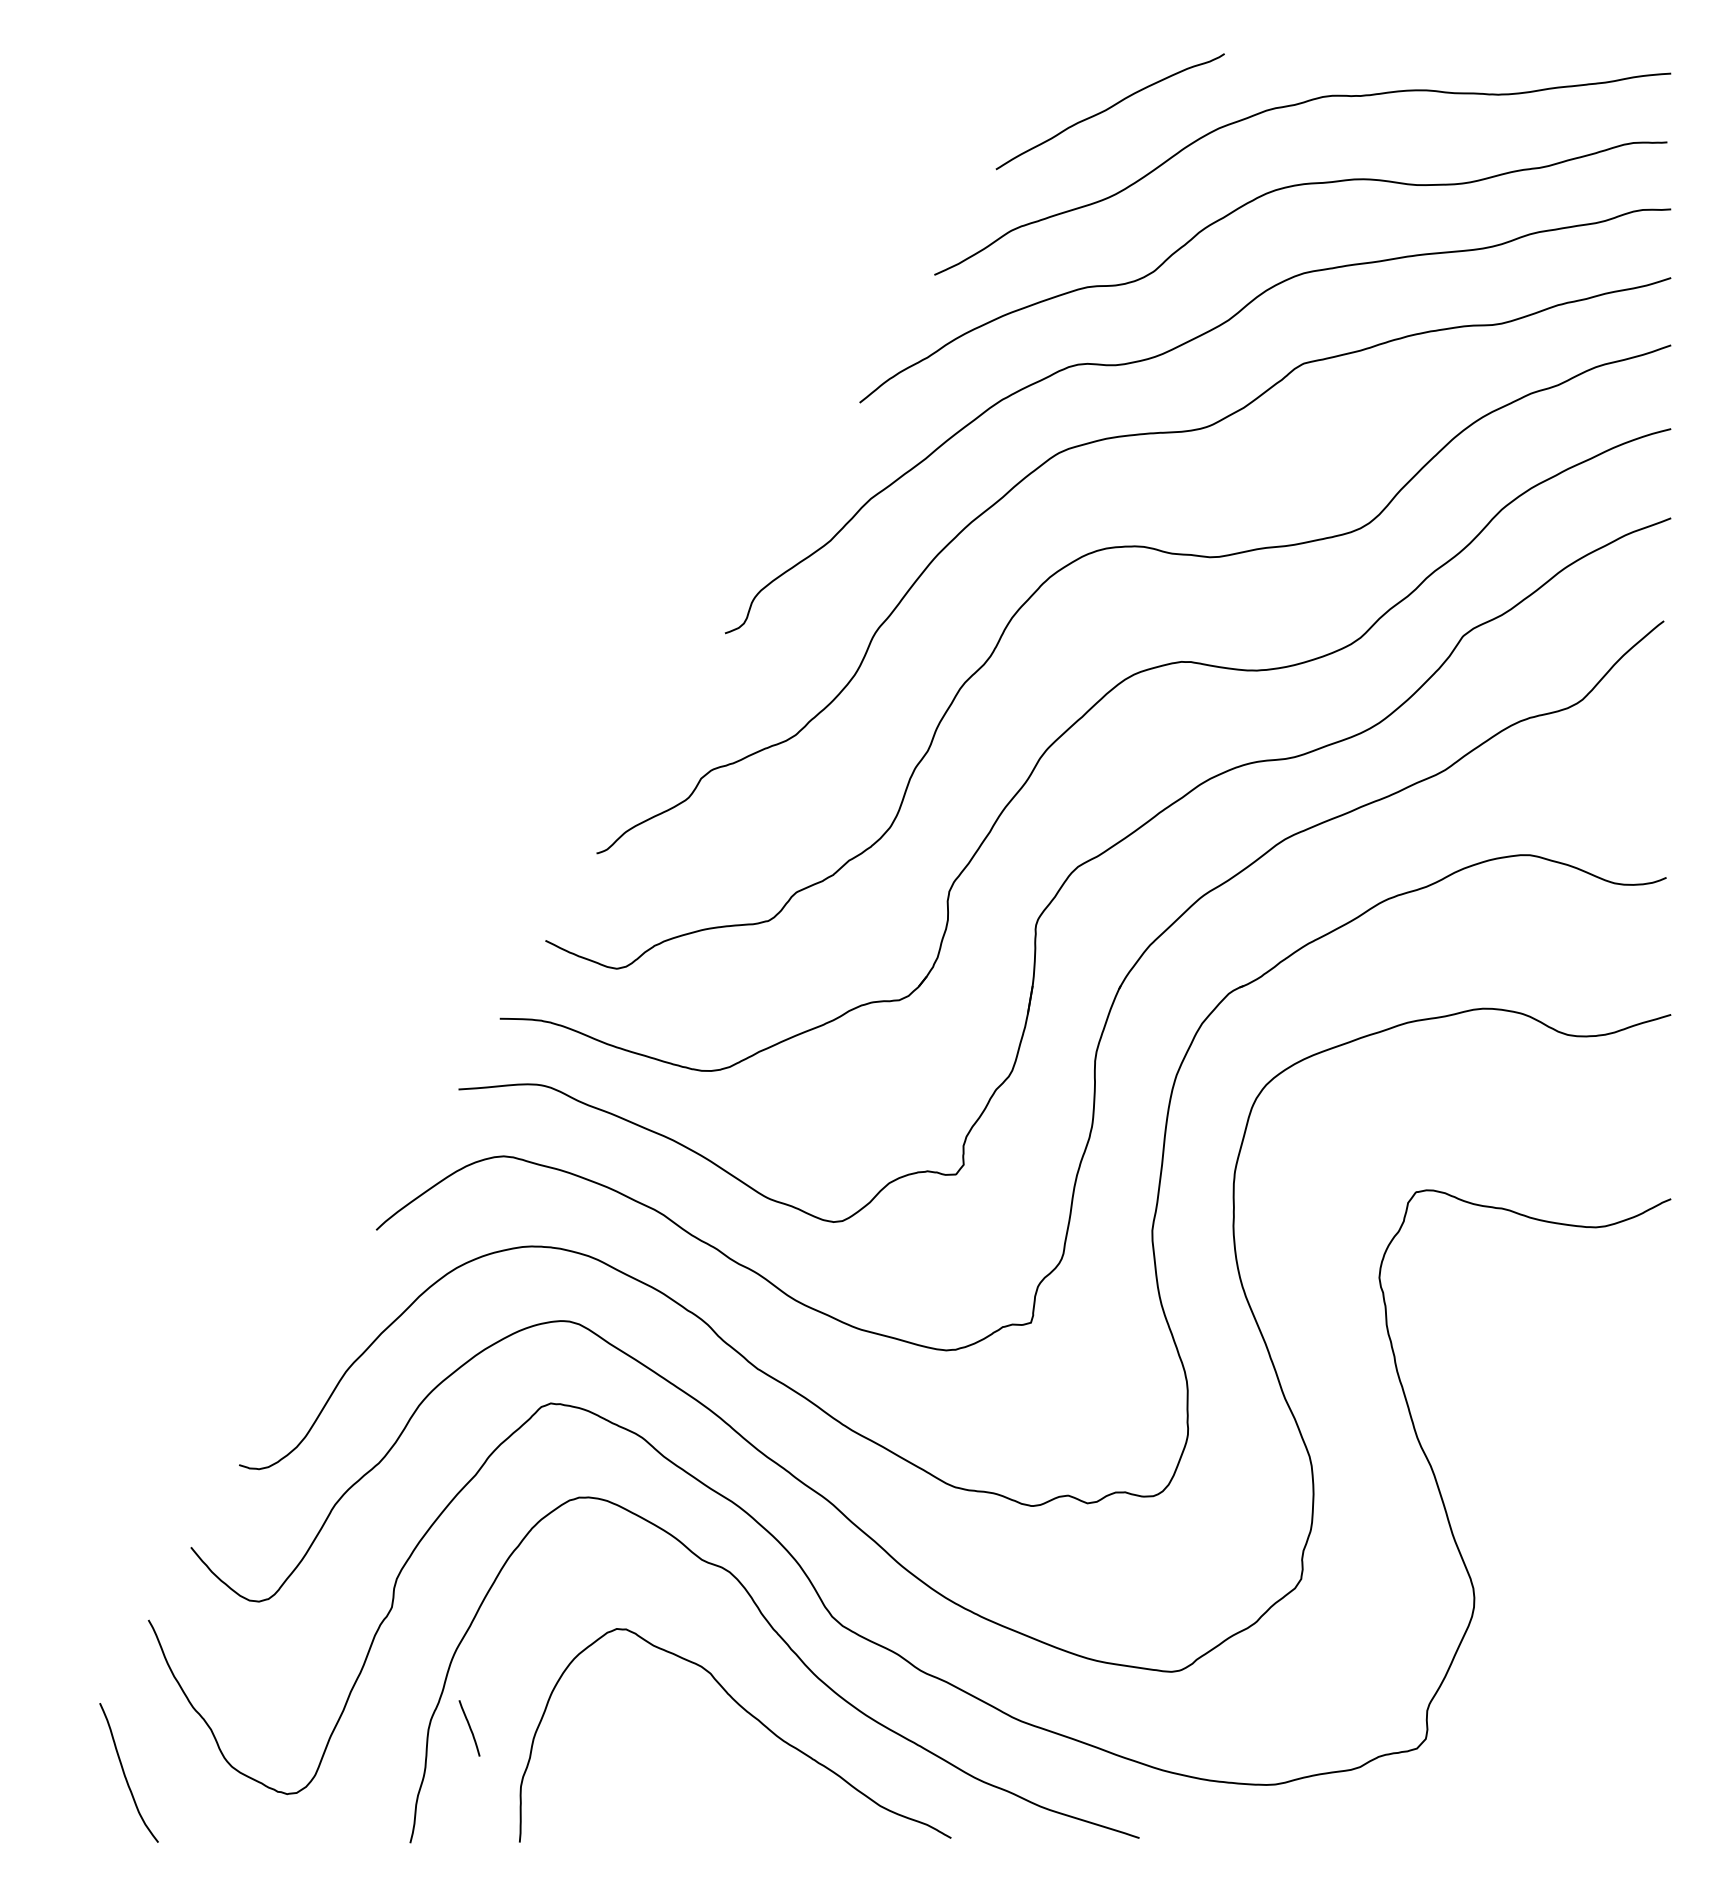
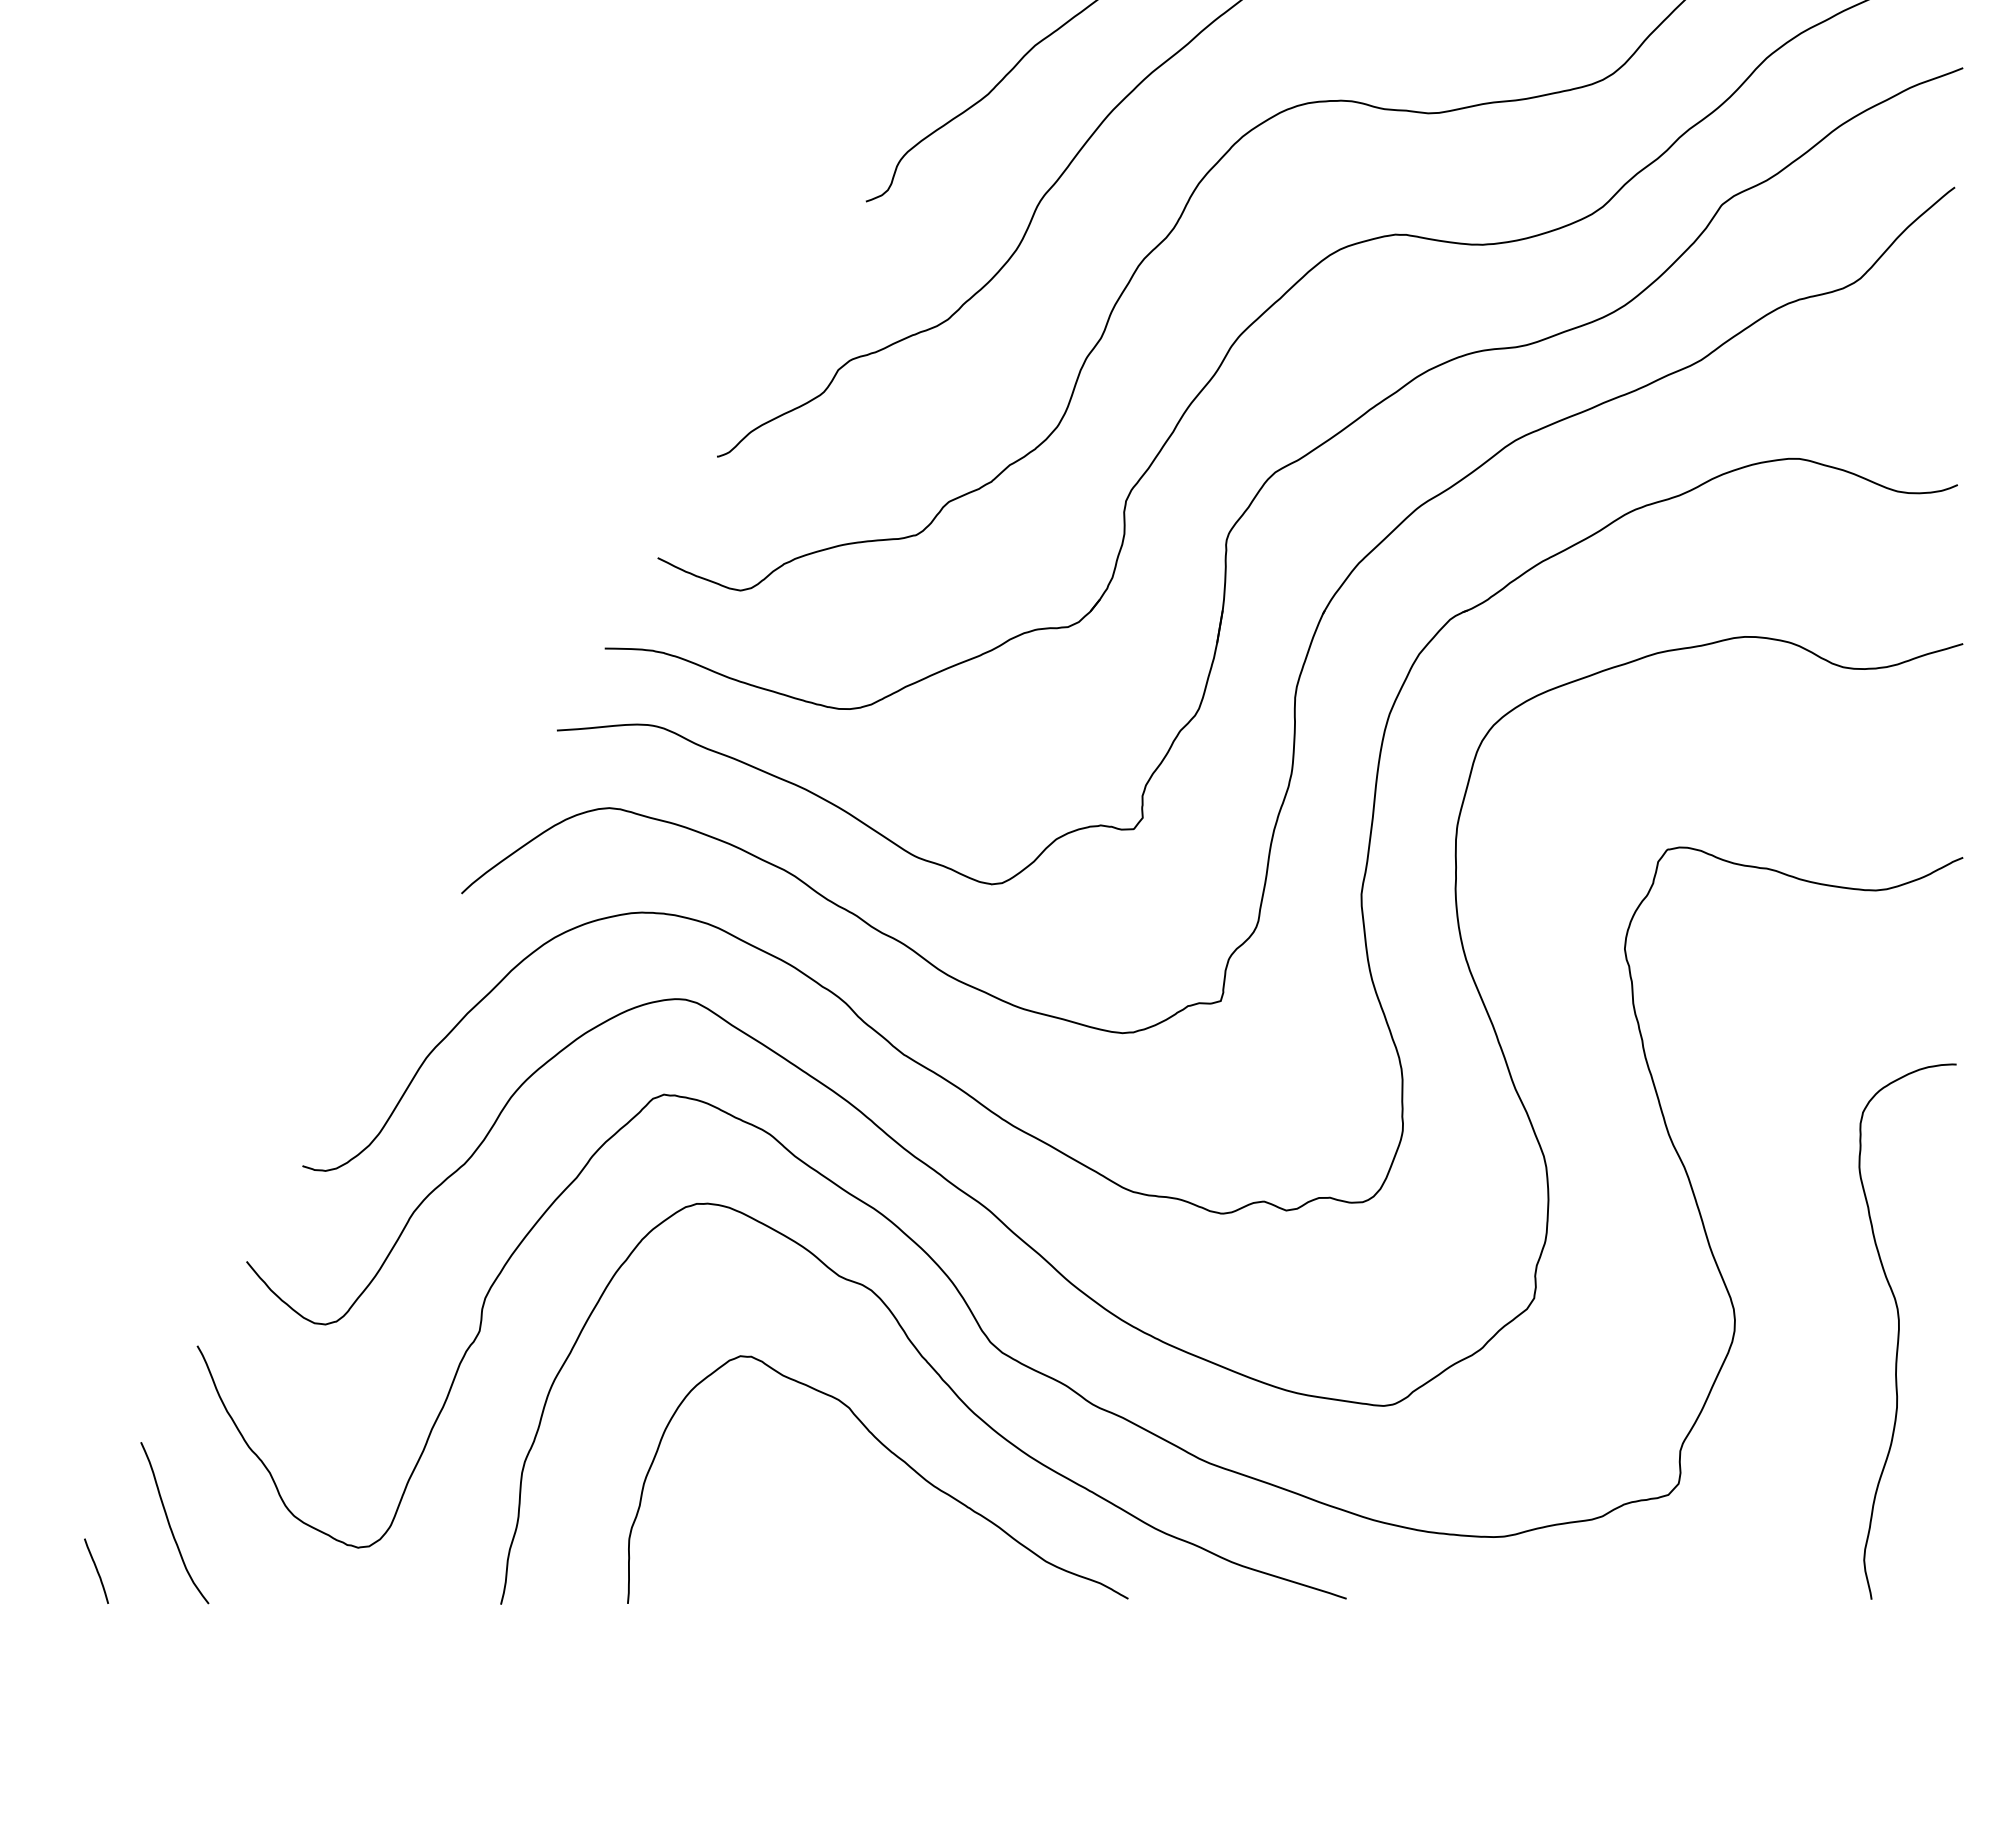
curve: (1616, 1607) -> (1899, 1331), added
curve: (469, 1728) -> (96, 1571), moved

